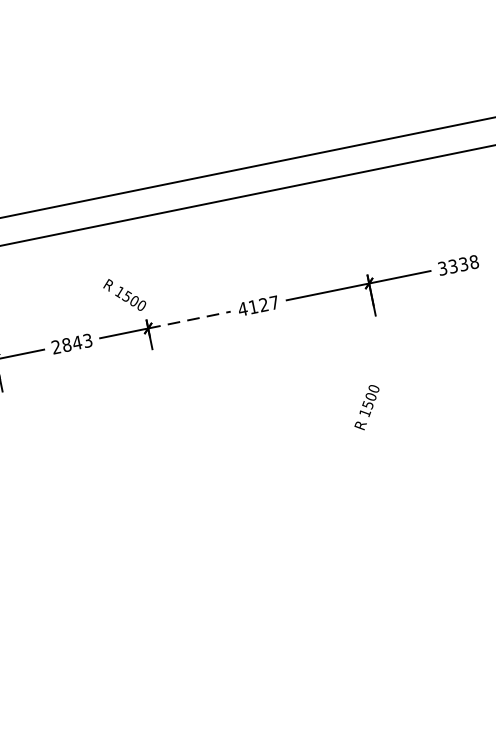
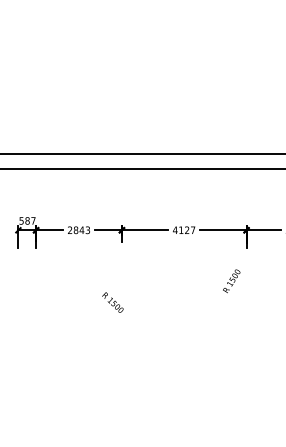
text: (123, 295) -> (112, 302), moved
line: (190, 320) -> (145, 230), dashed -> solid
text: (366, 408) -> (231, 281), moved

